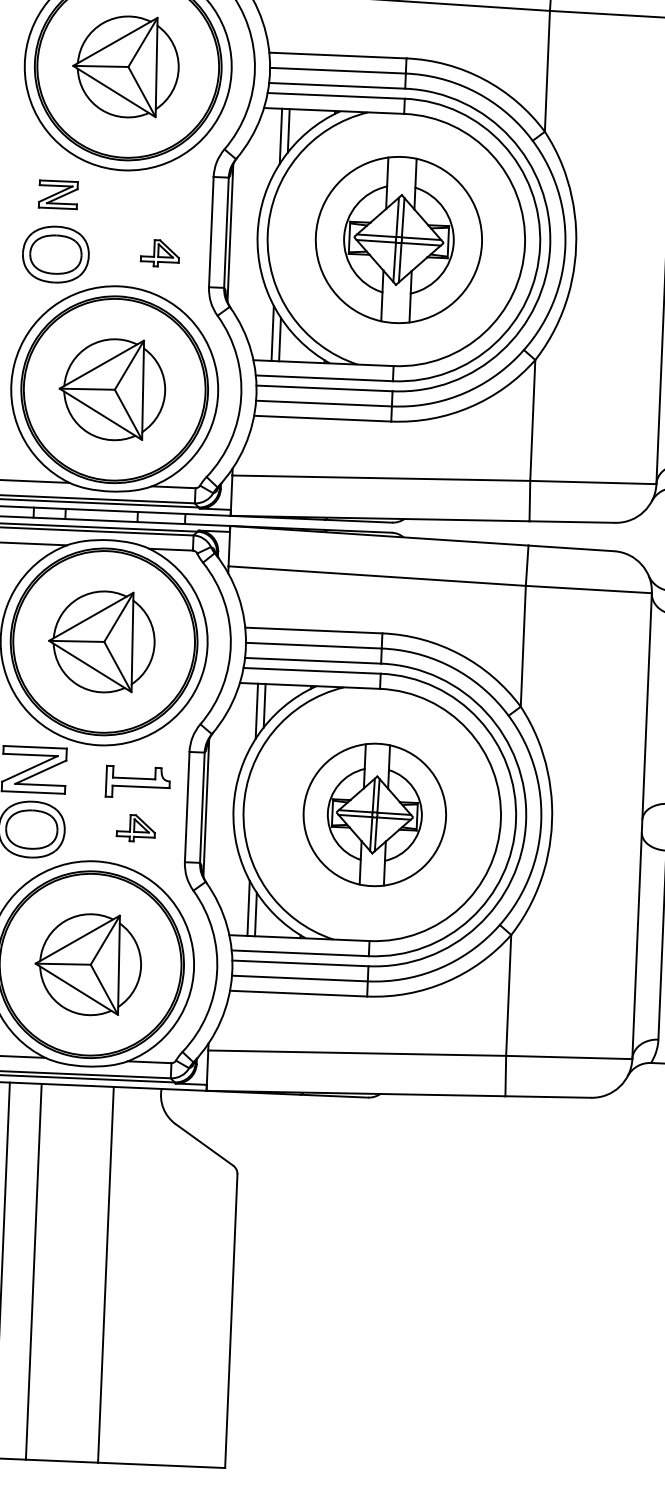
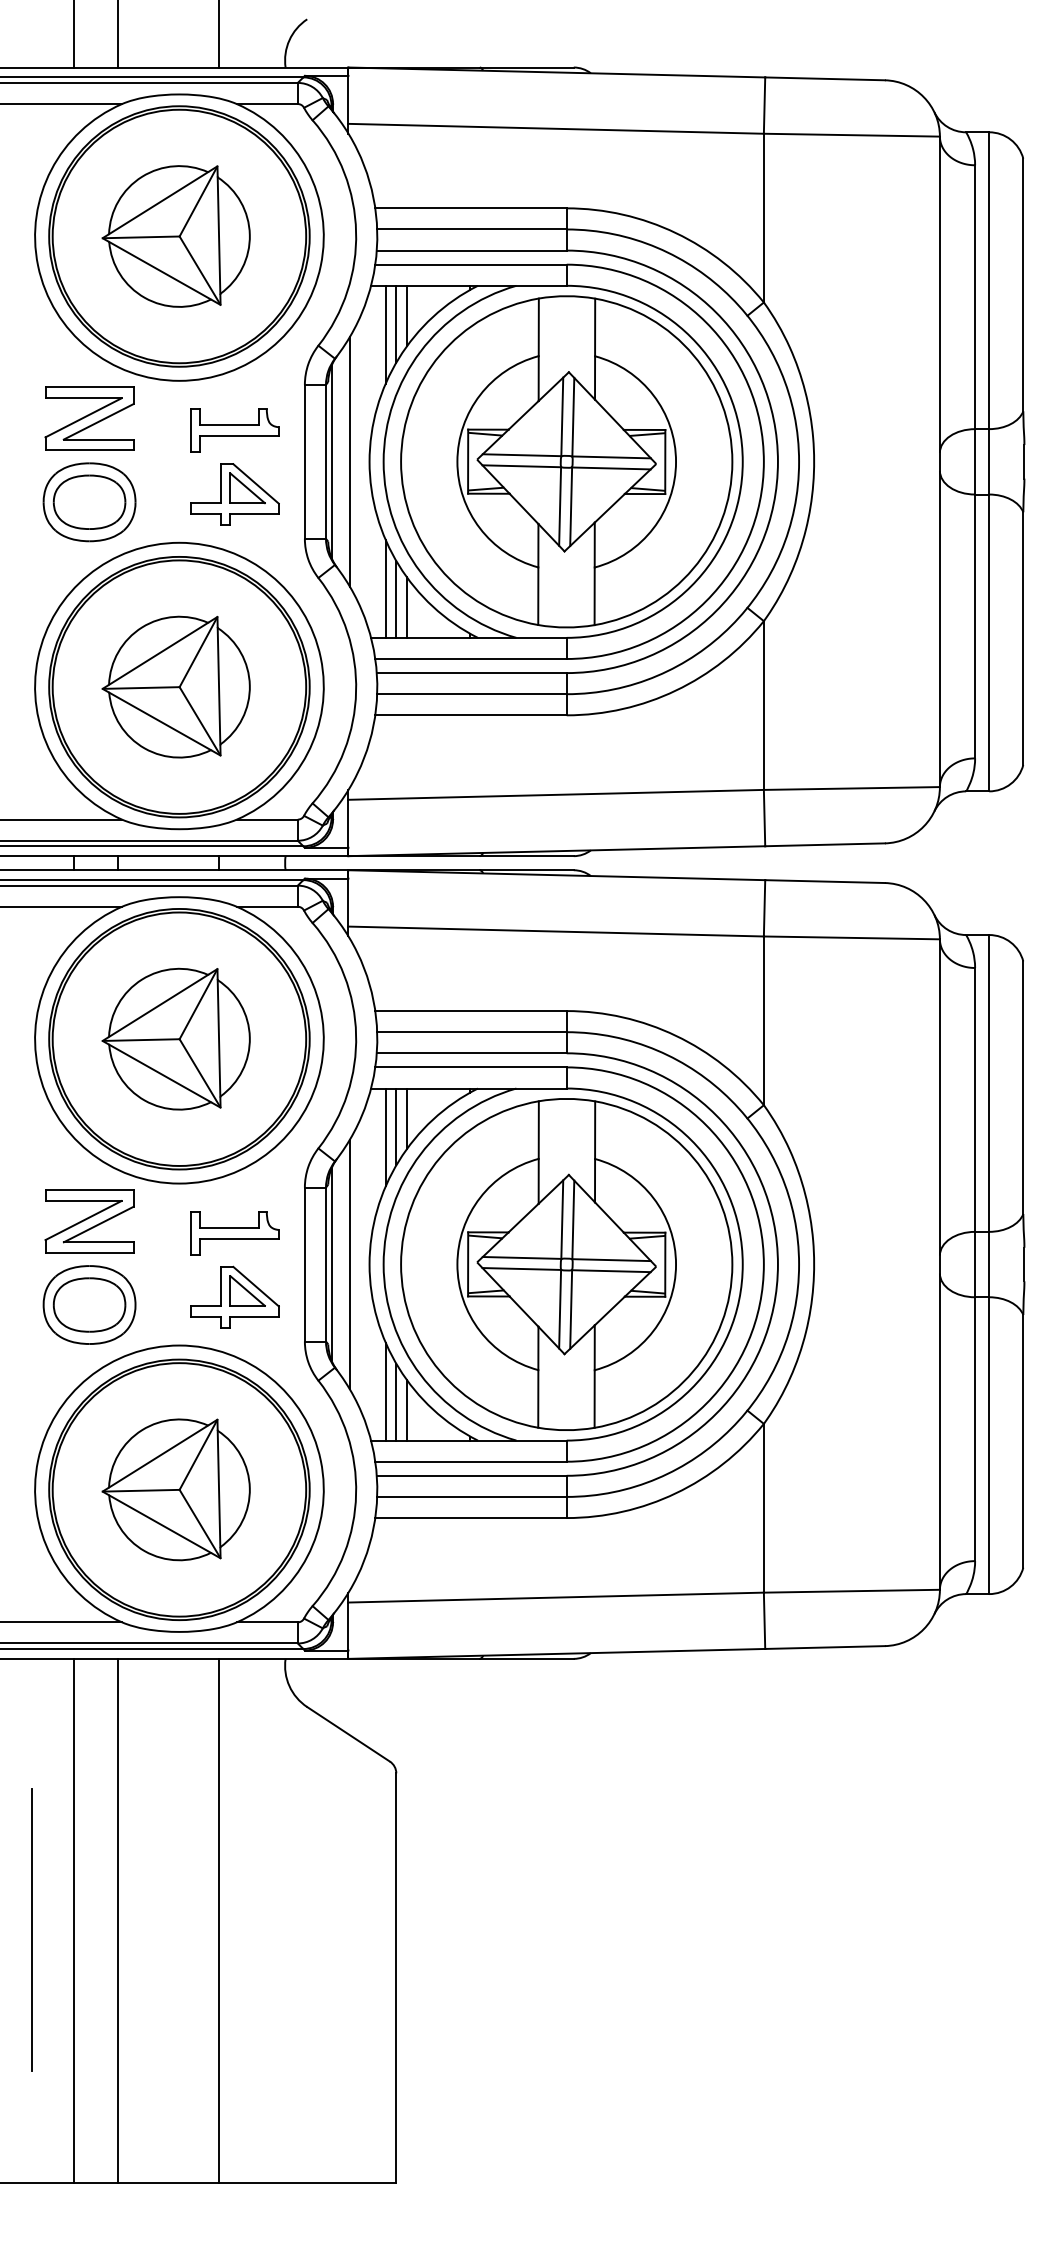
line: (272, 143) -> (385, 334), added
part: (58, 194) -> (89, 418), size x1.67
part: (161, 207) -> (234, 430), added
line: (243, 233) -> (349, 461), added
part: (398, 239) -> (566, 461), size x1.43
part: (159, 253) -> (234, 494), size x1.67
line: (265, 325) -> (385, 588), added
line: (248, 718) -> (385, 1137), added
line: (219, 808) -> (349, 1264), added
part: (374, 814) -> (566, 1264), size x1.67
part: (135, 827) -> (234, 1296), size x1.67
line: (241, 900) -> (385, 1391), added

